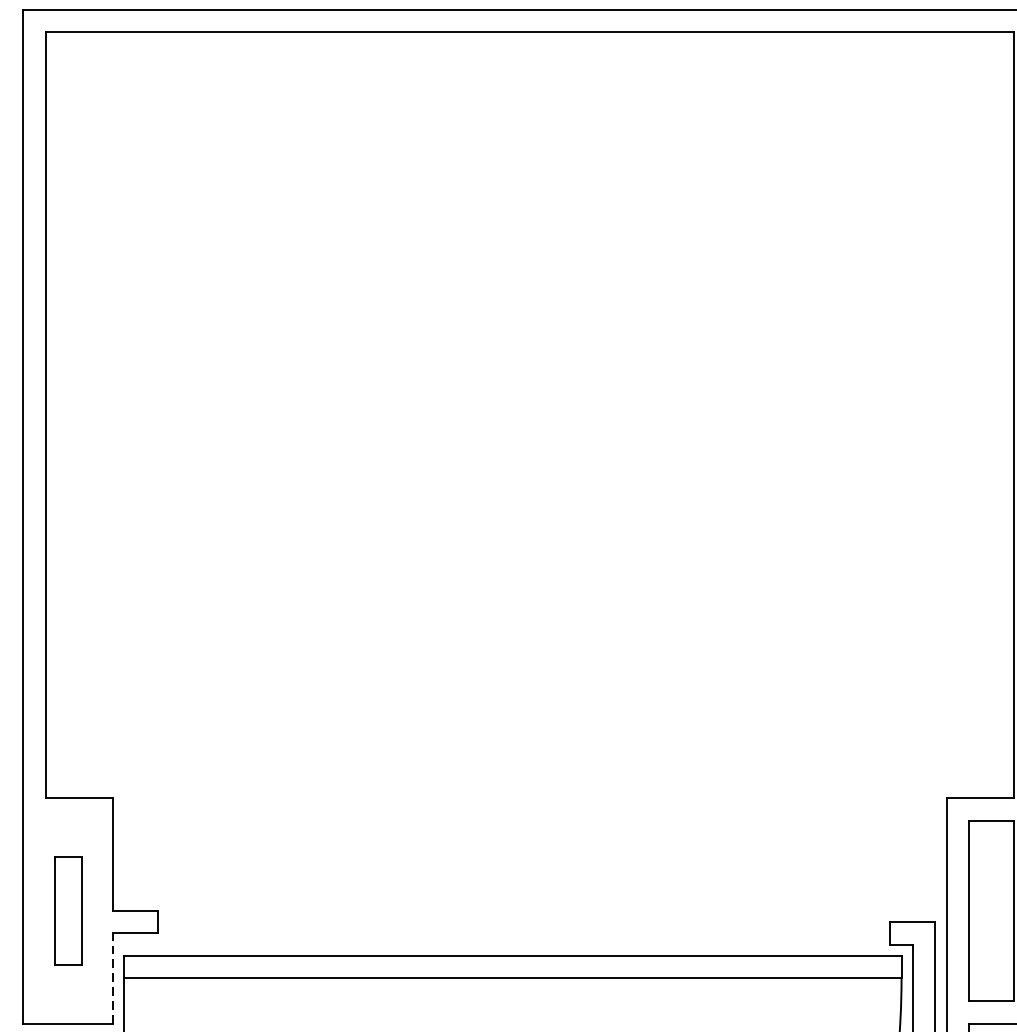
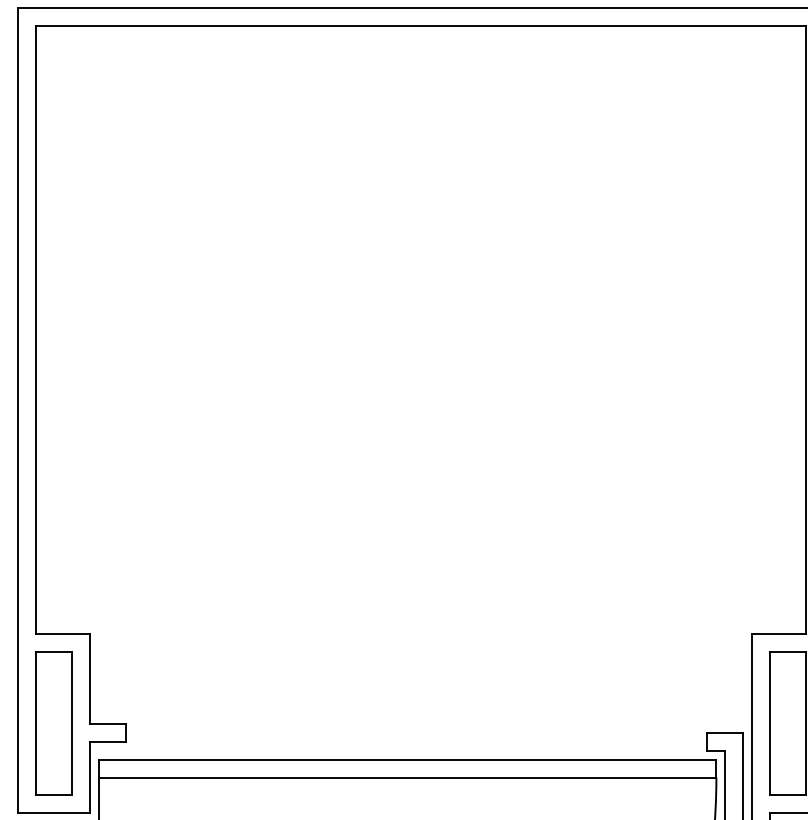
part: (67, 910) -> (53, 723), size x1.67
line: (112, 978) -> (89, 777), dashed -> solid

